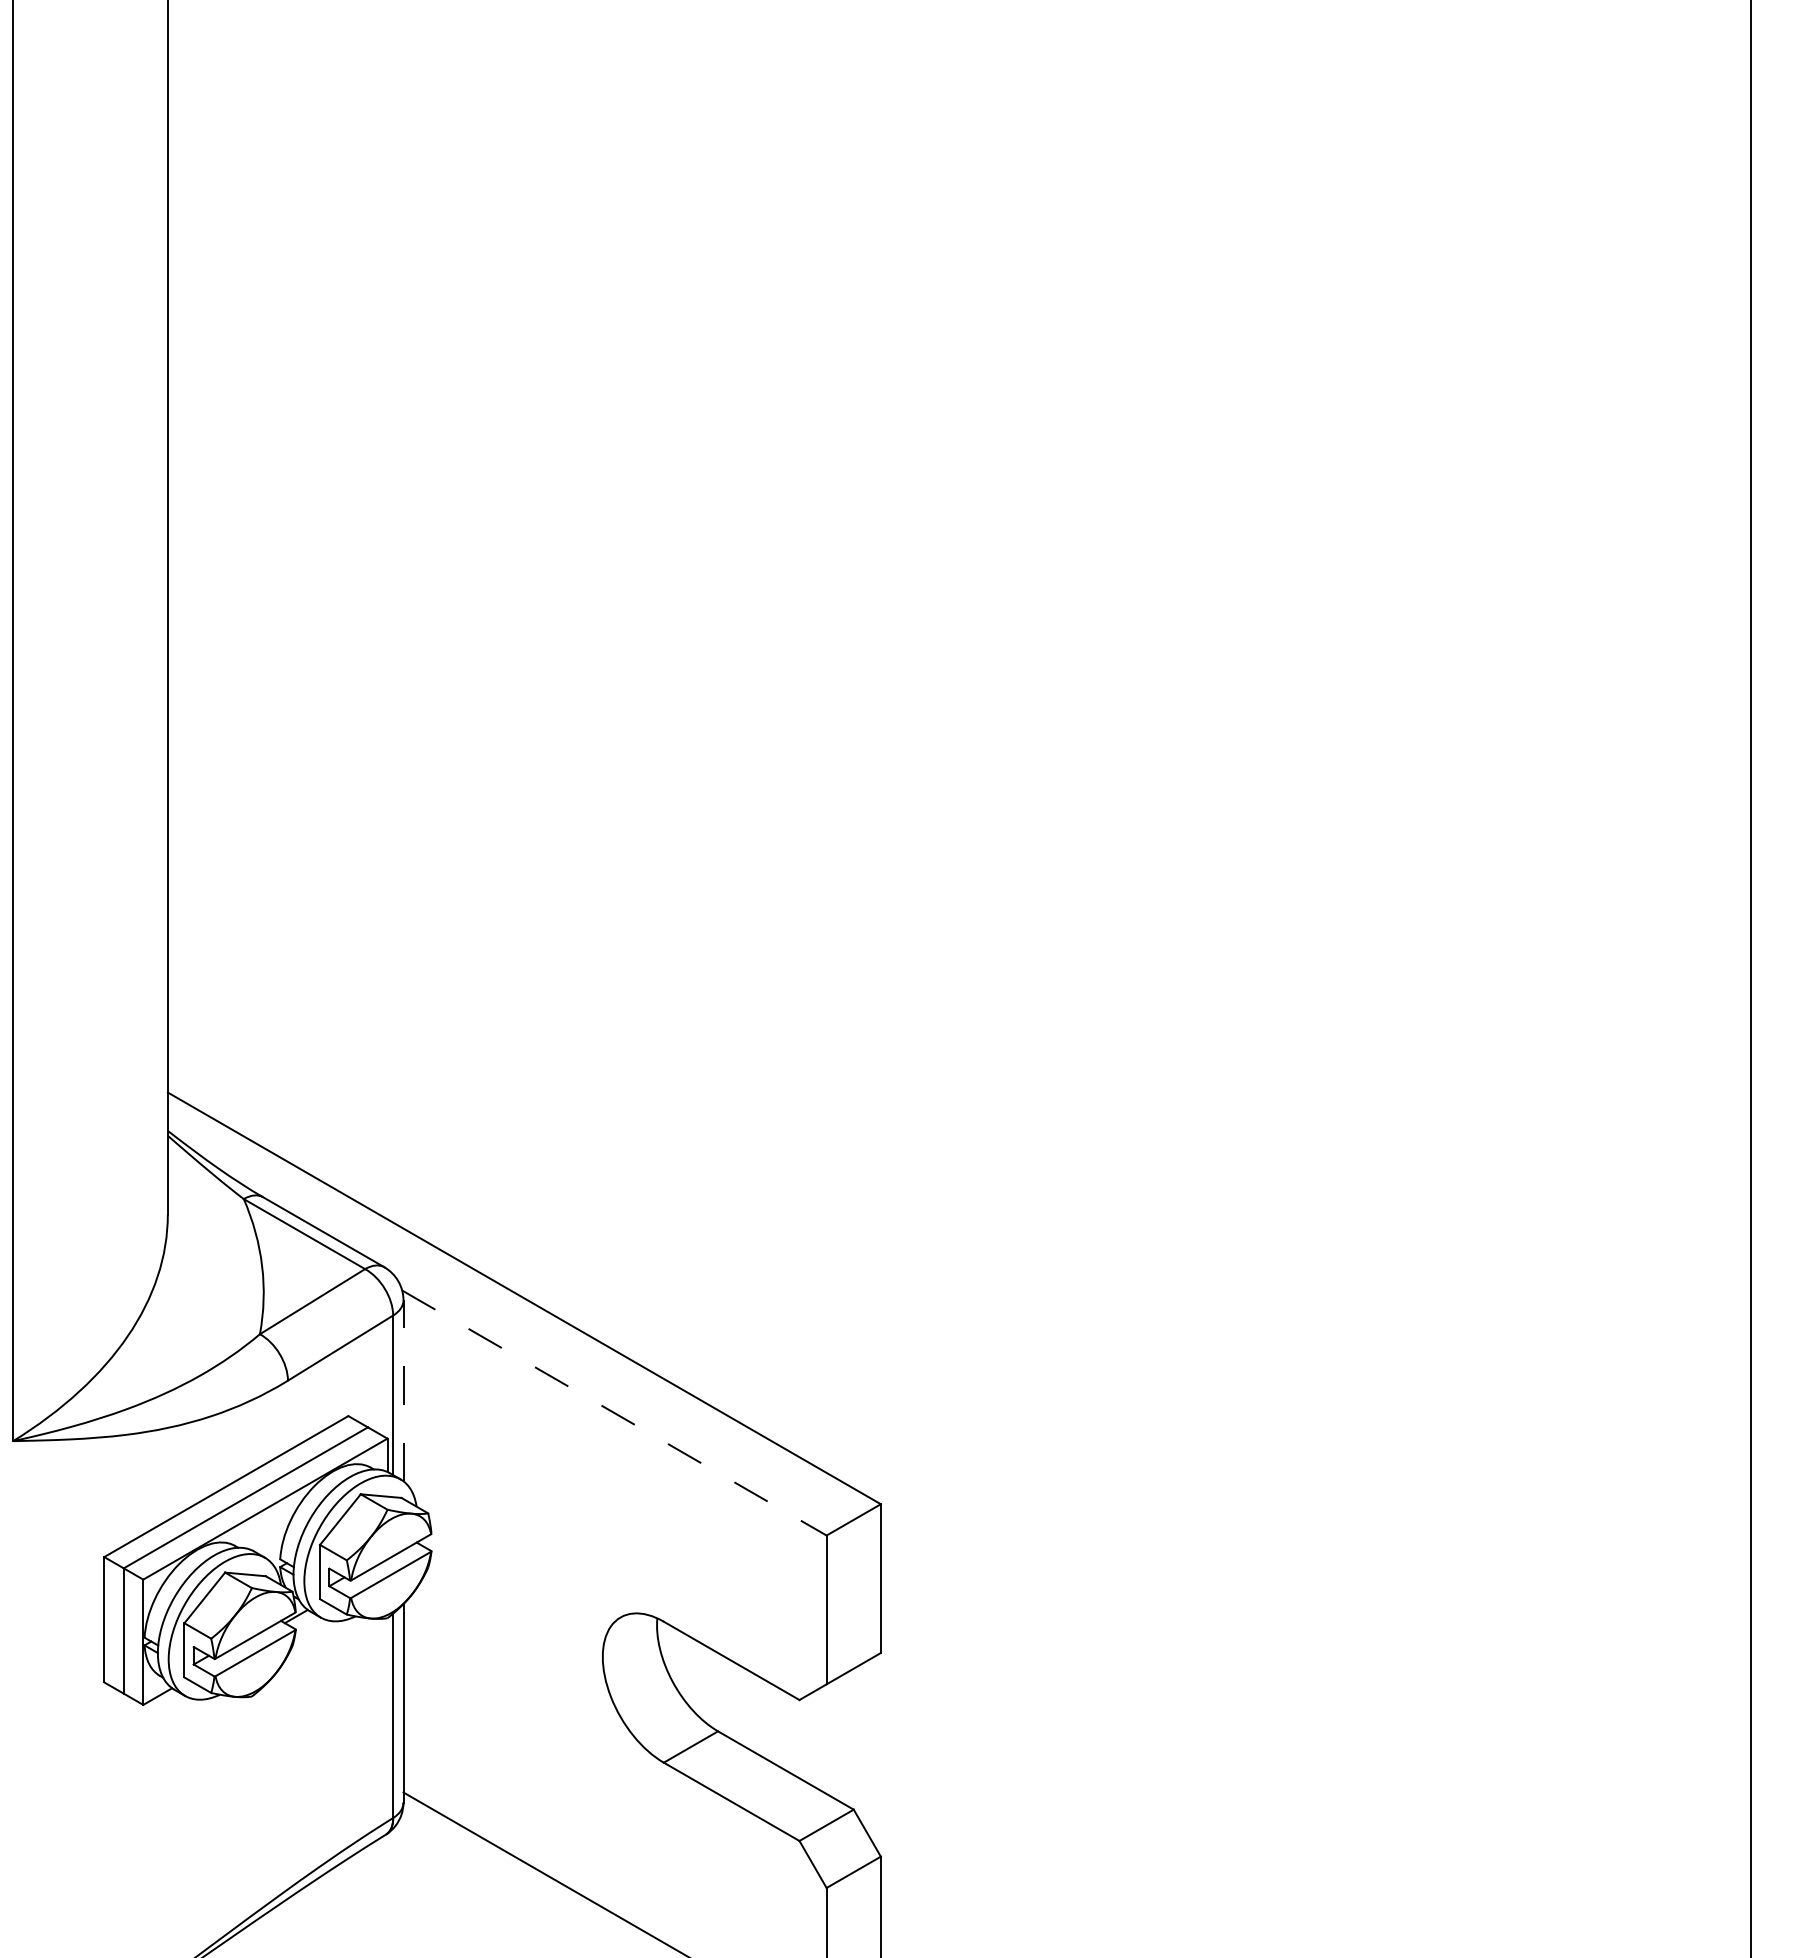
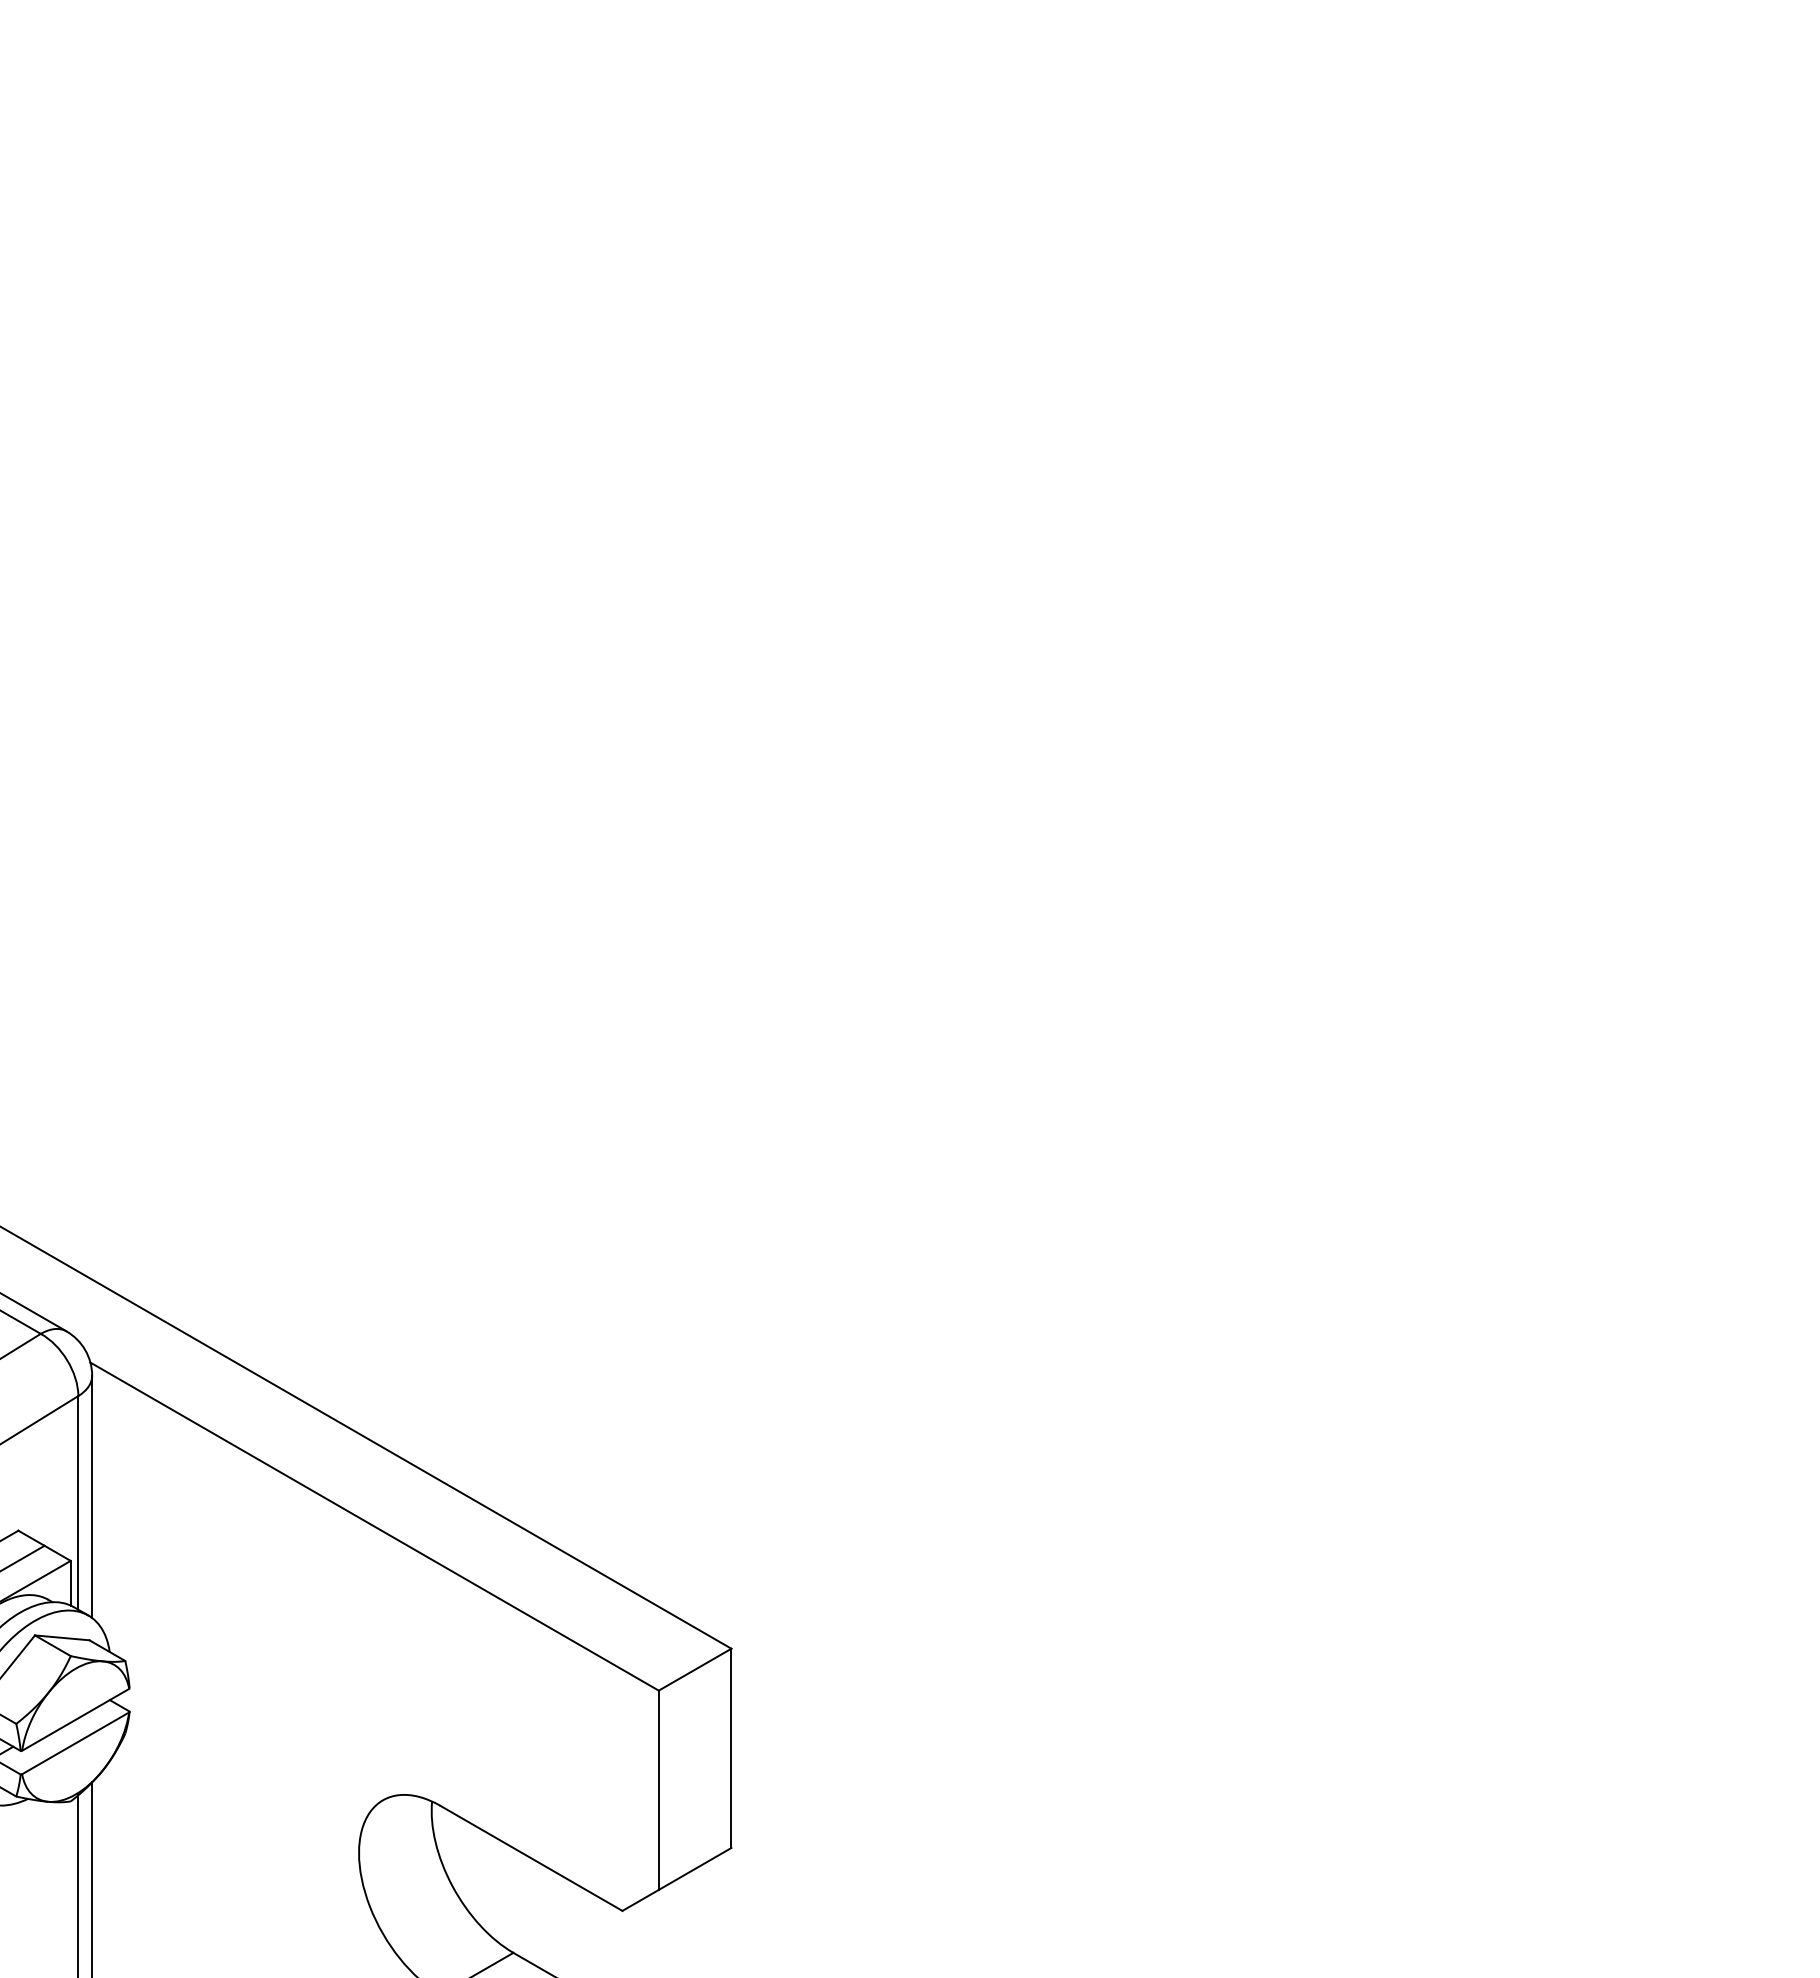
line: (403, 1390) -> (92, 1496), dashed -> solid
line: (614, 1413) -> (374, 1527), dashed -> solid

